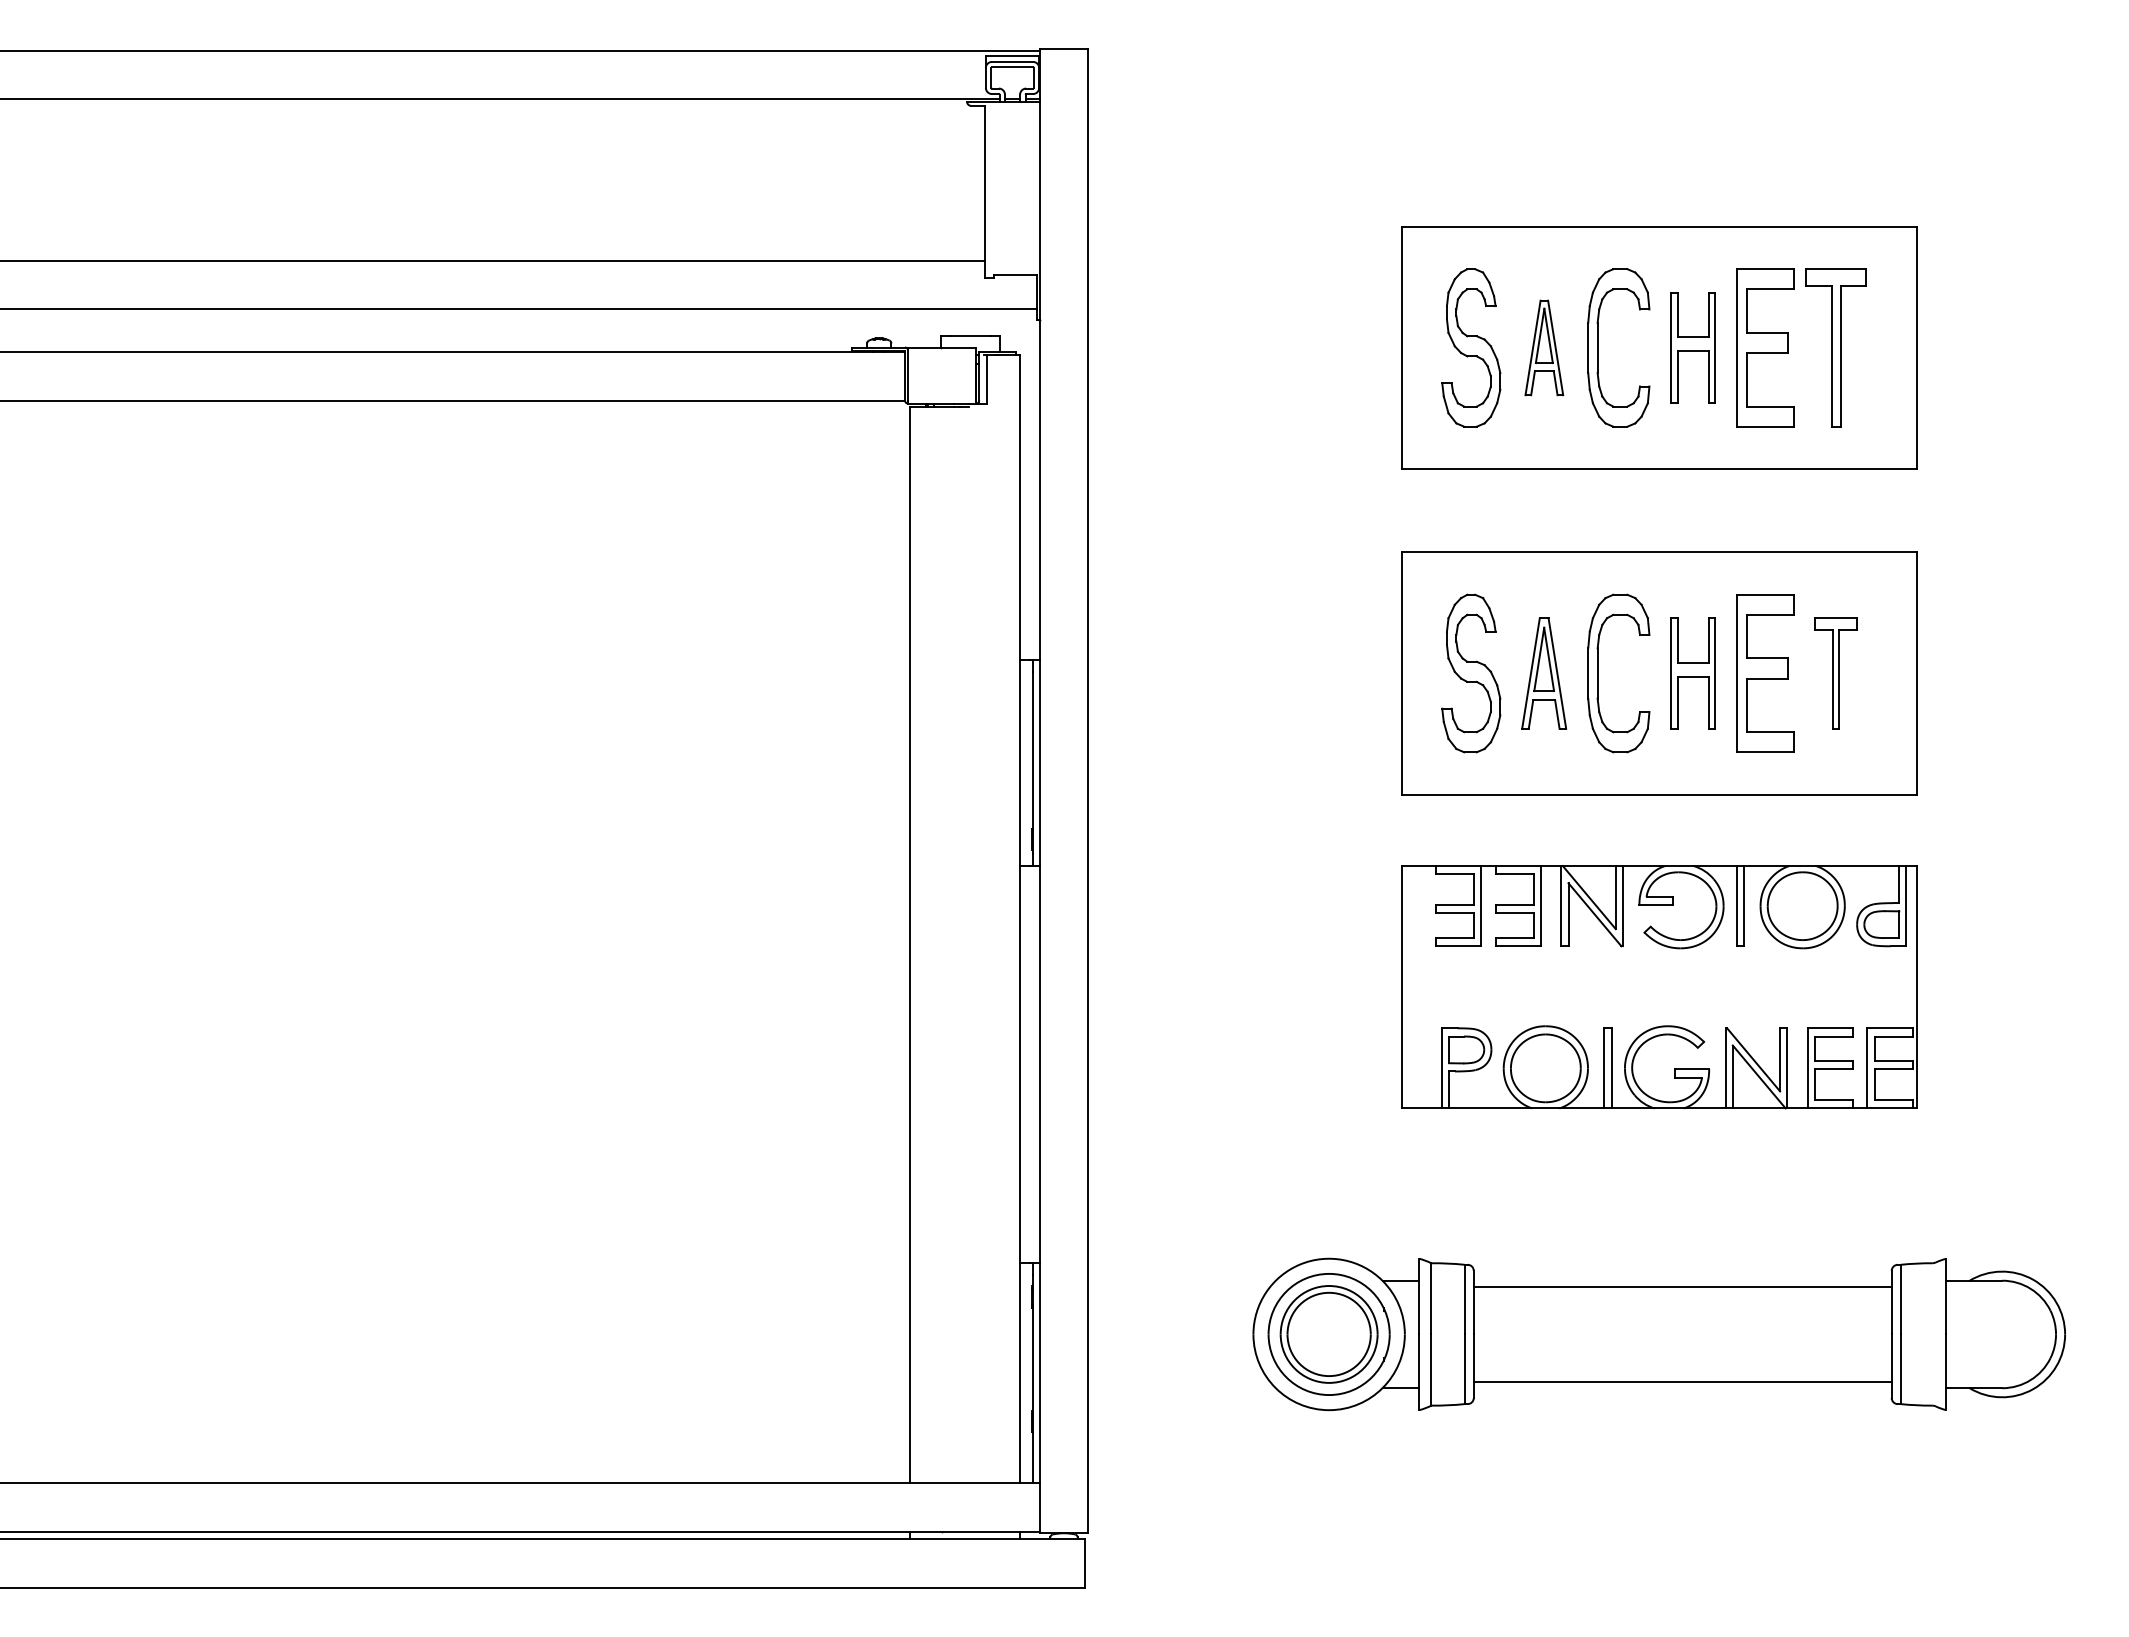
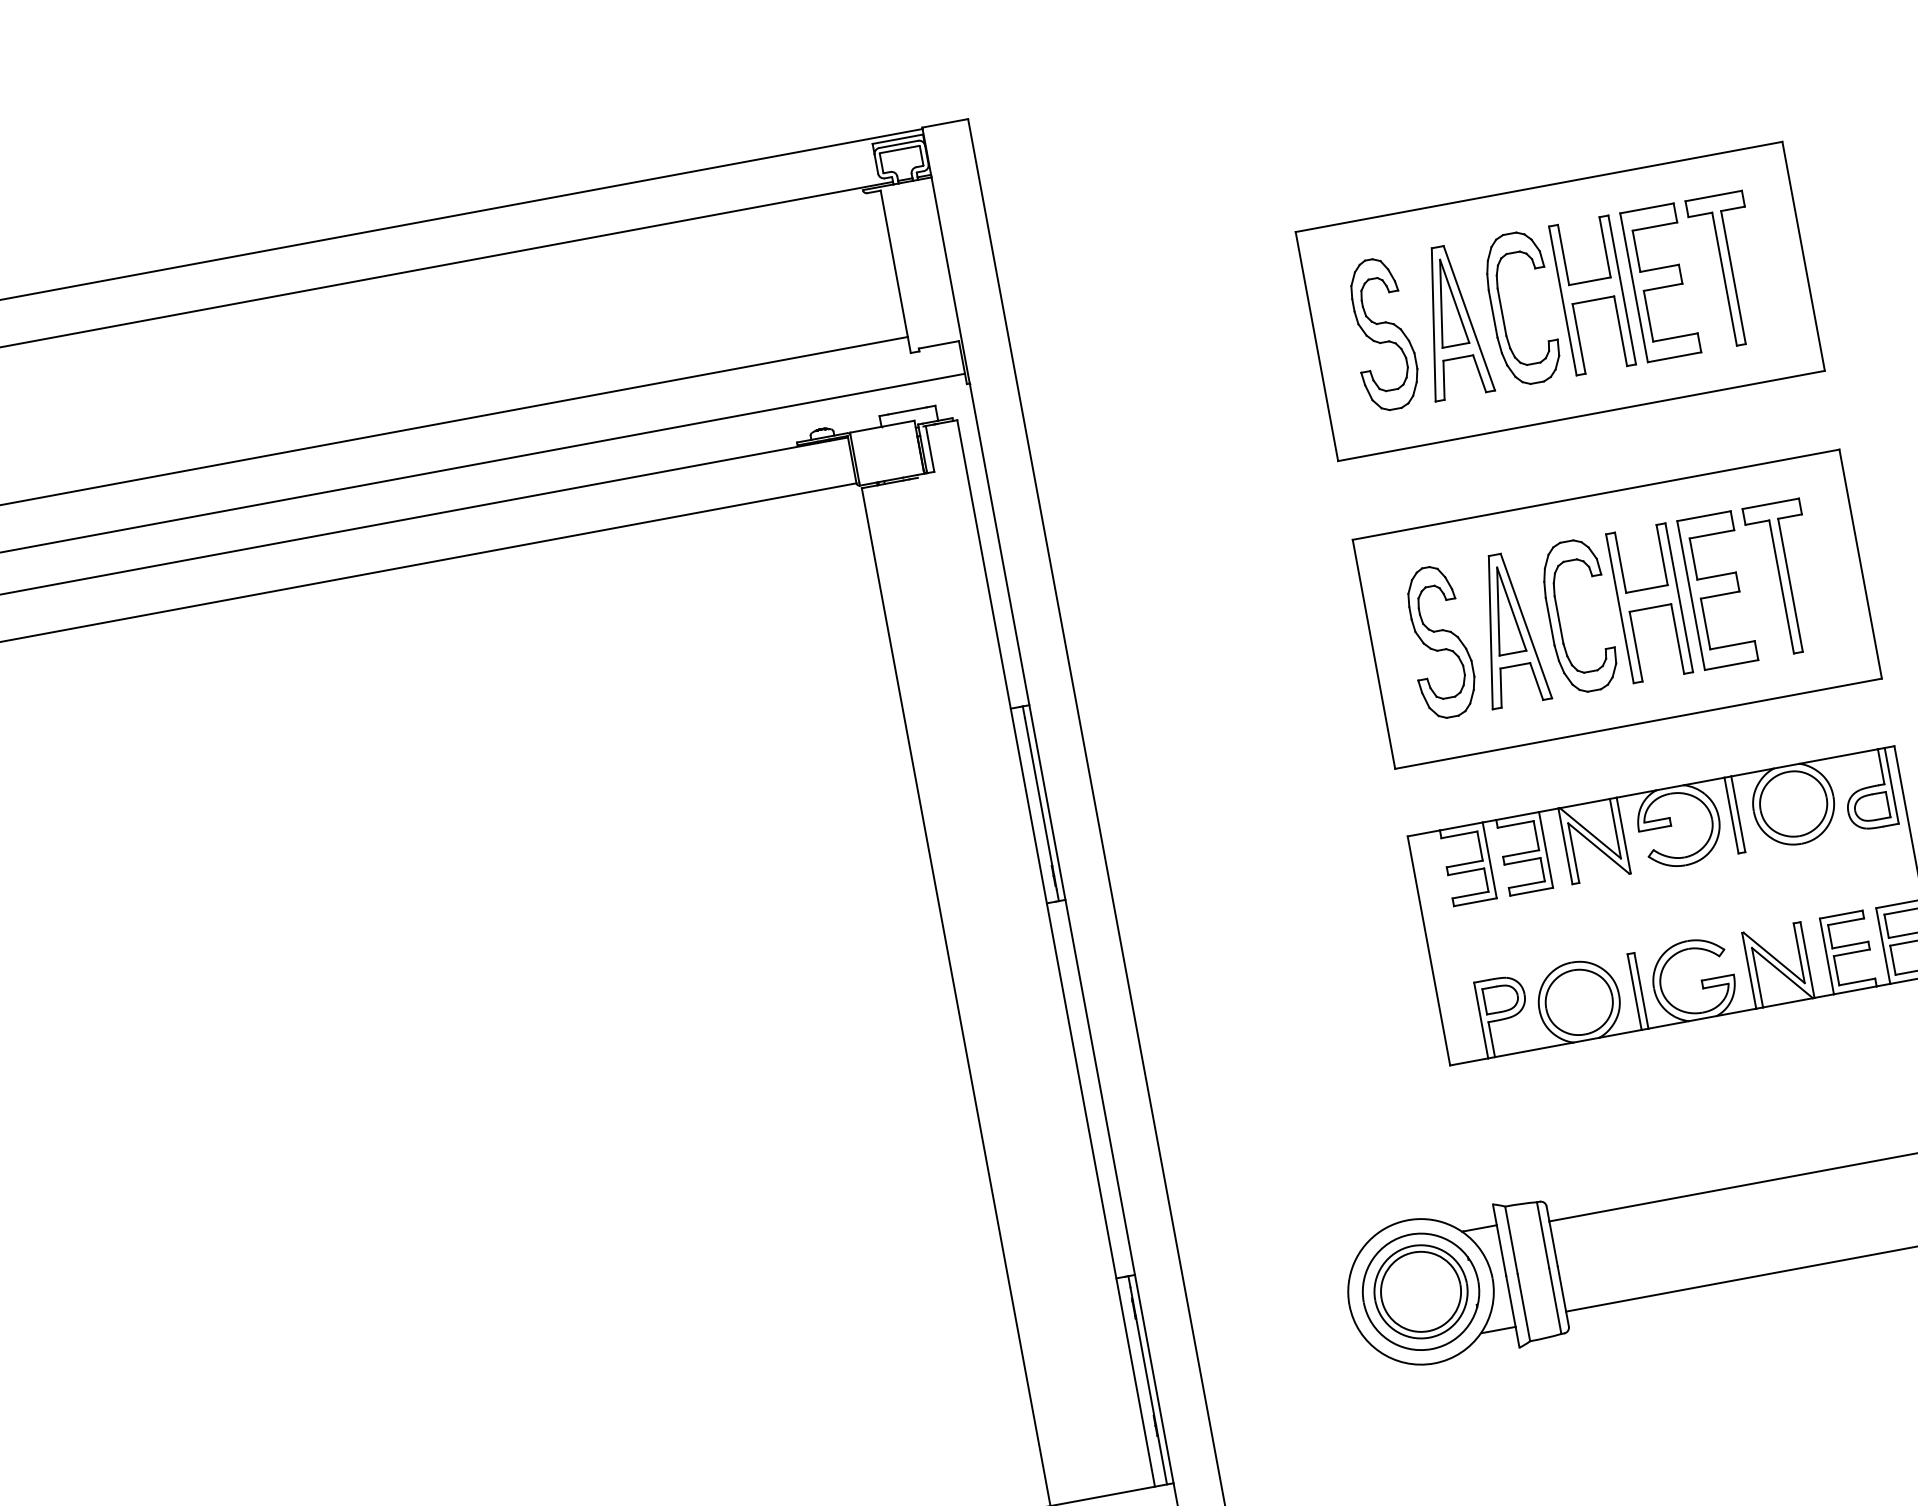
part: (1544, 347) -> (1451, 321), size x1.67
part: (1693, 347) -> (1592, 295), size x1.43
part: (1543, 673) -> (1507, 629), size x1.43
part: (1693, 673) -> (1649, 603), size x1.43
part: (1835, 673) -> (1783, 578), size x1.43

